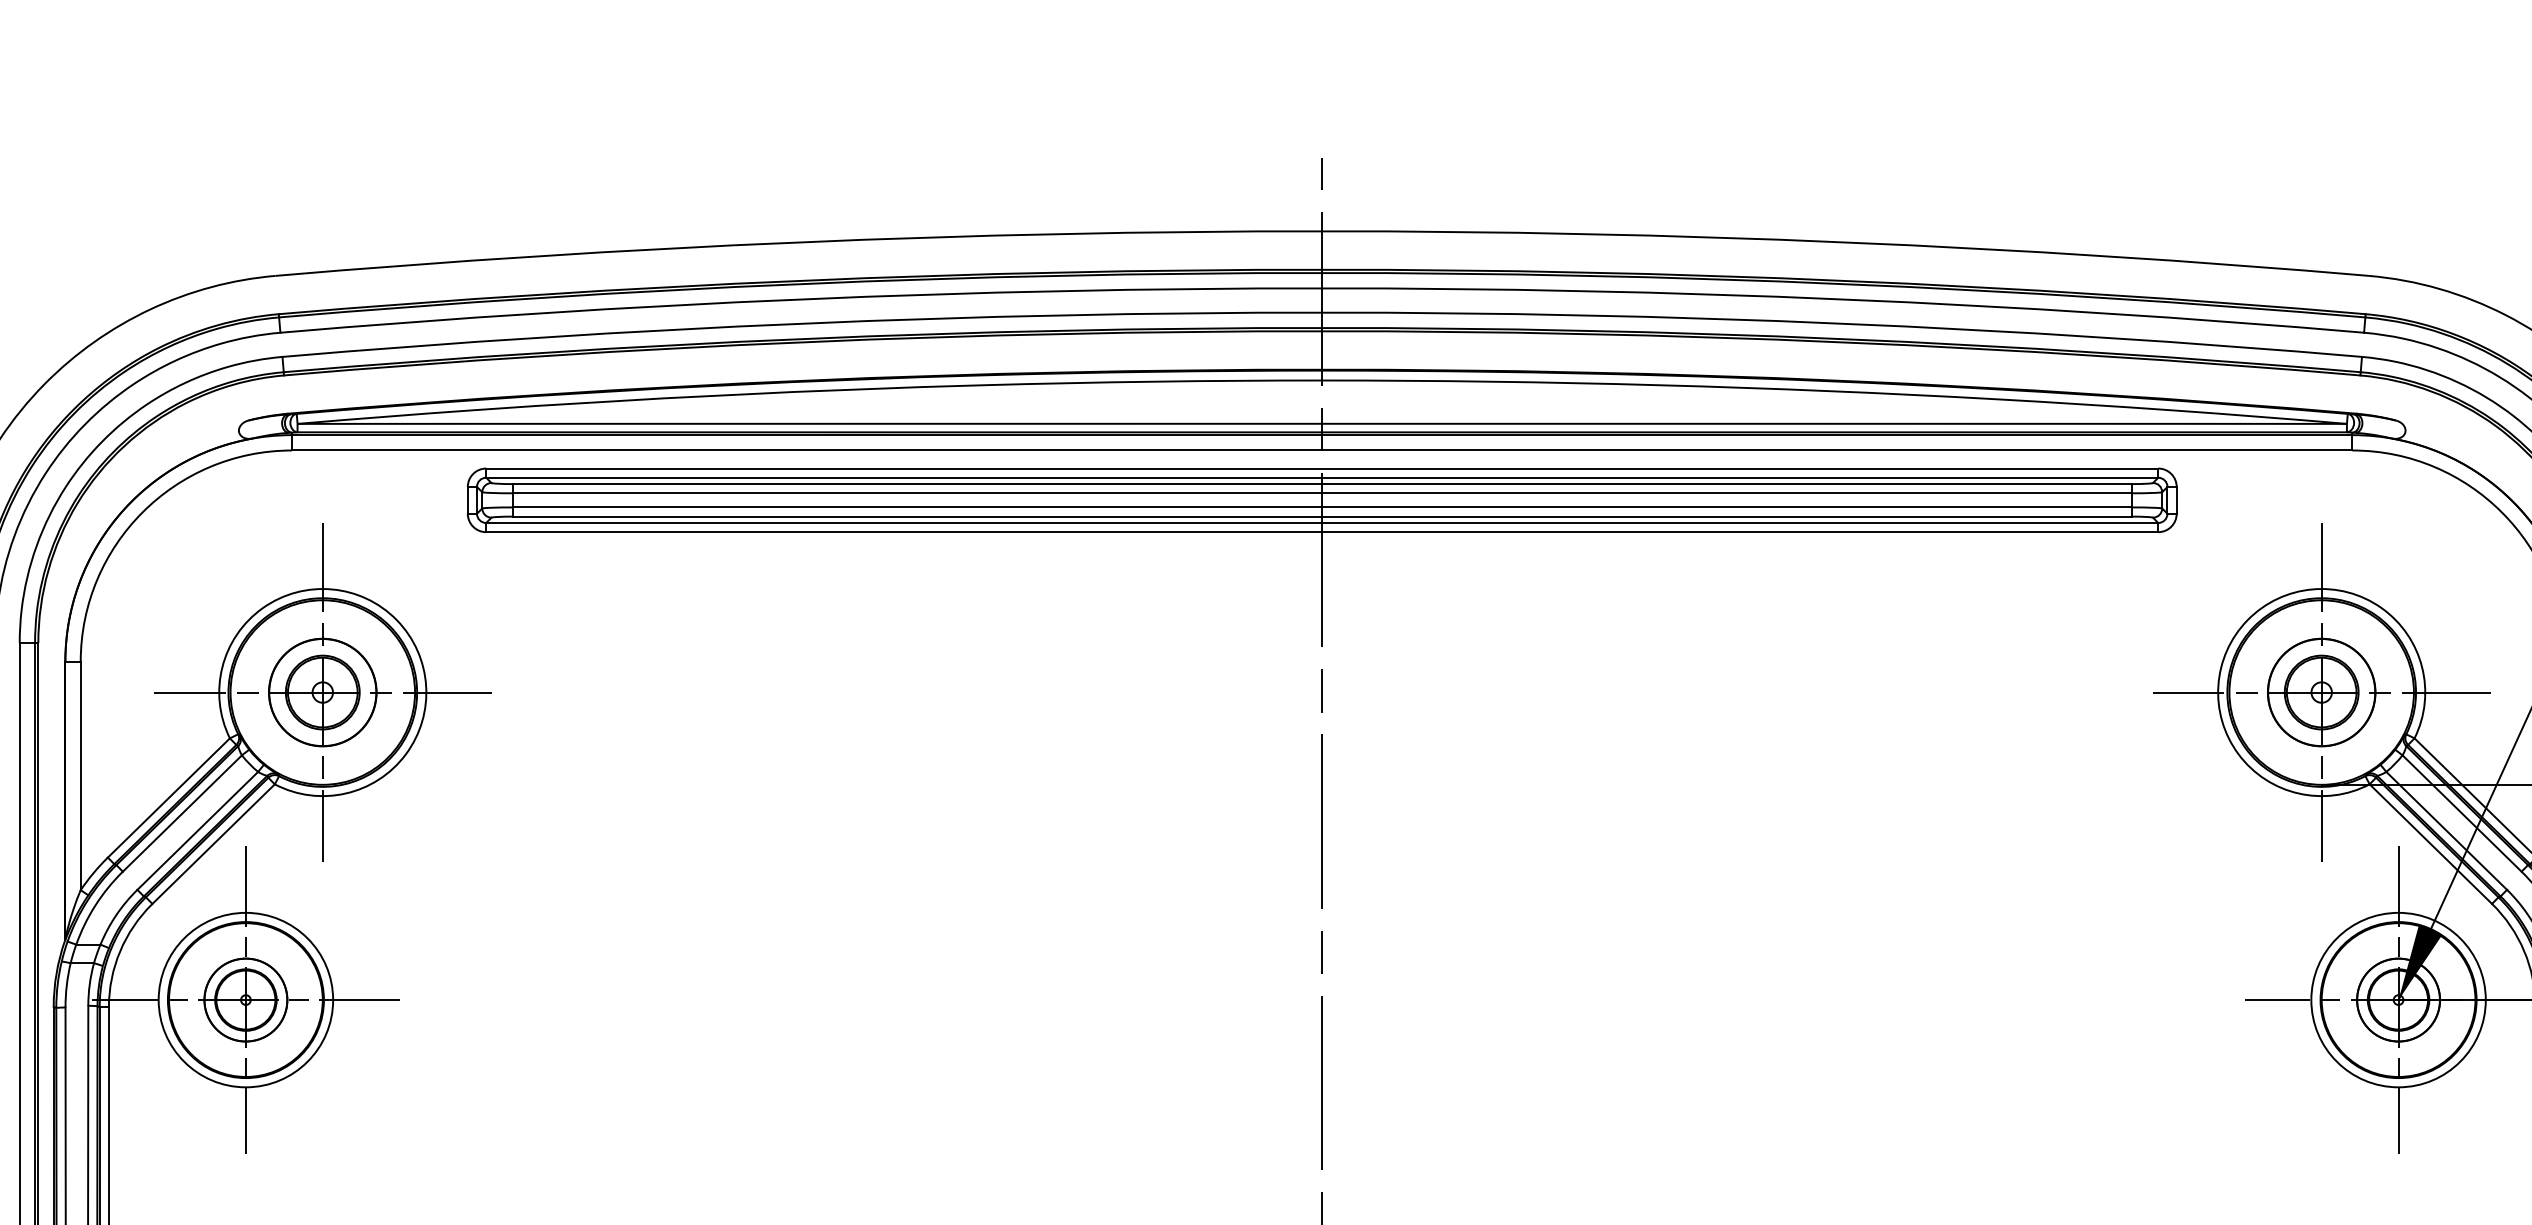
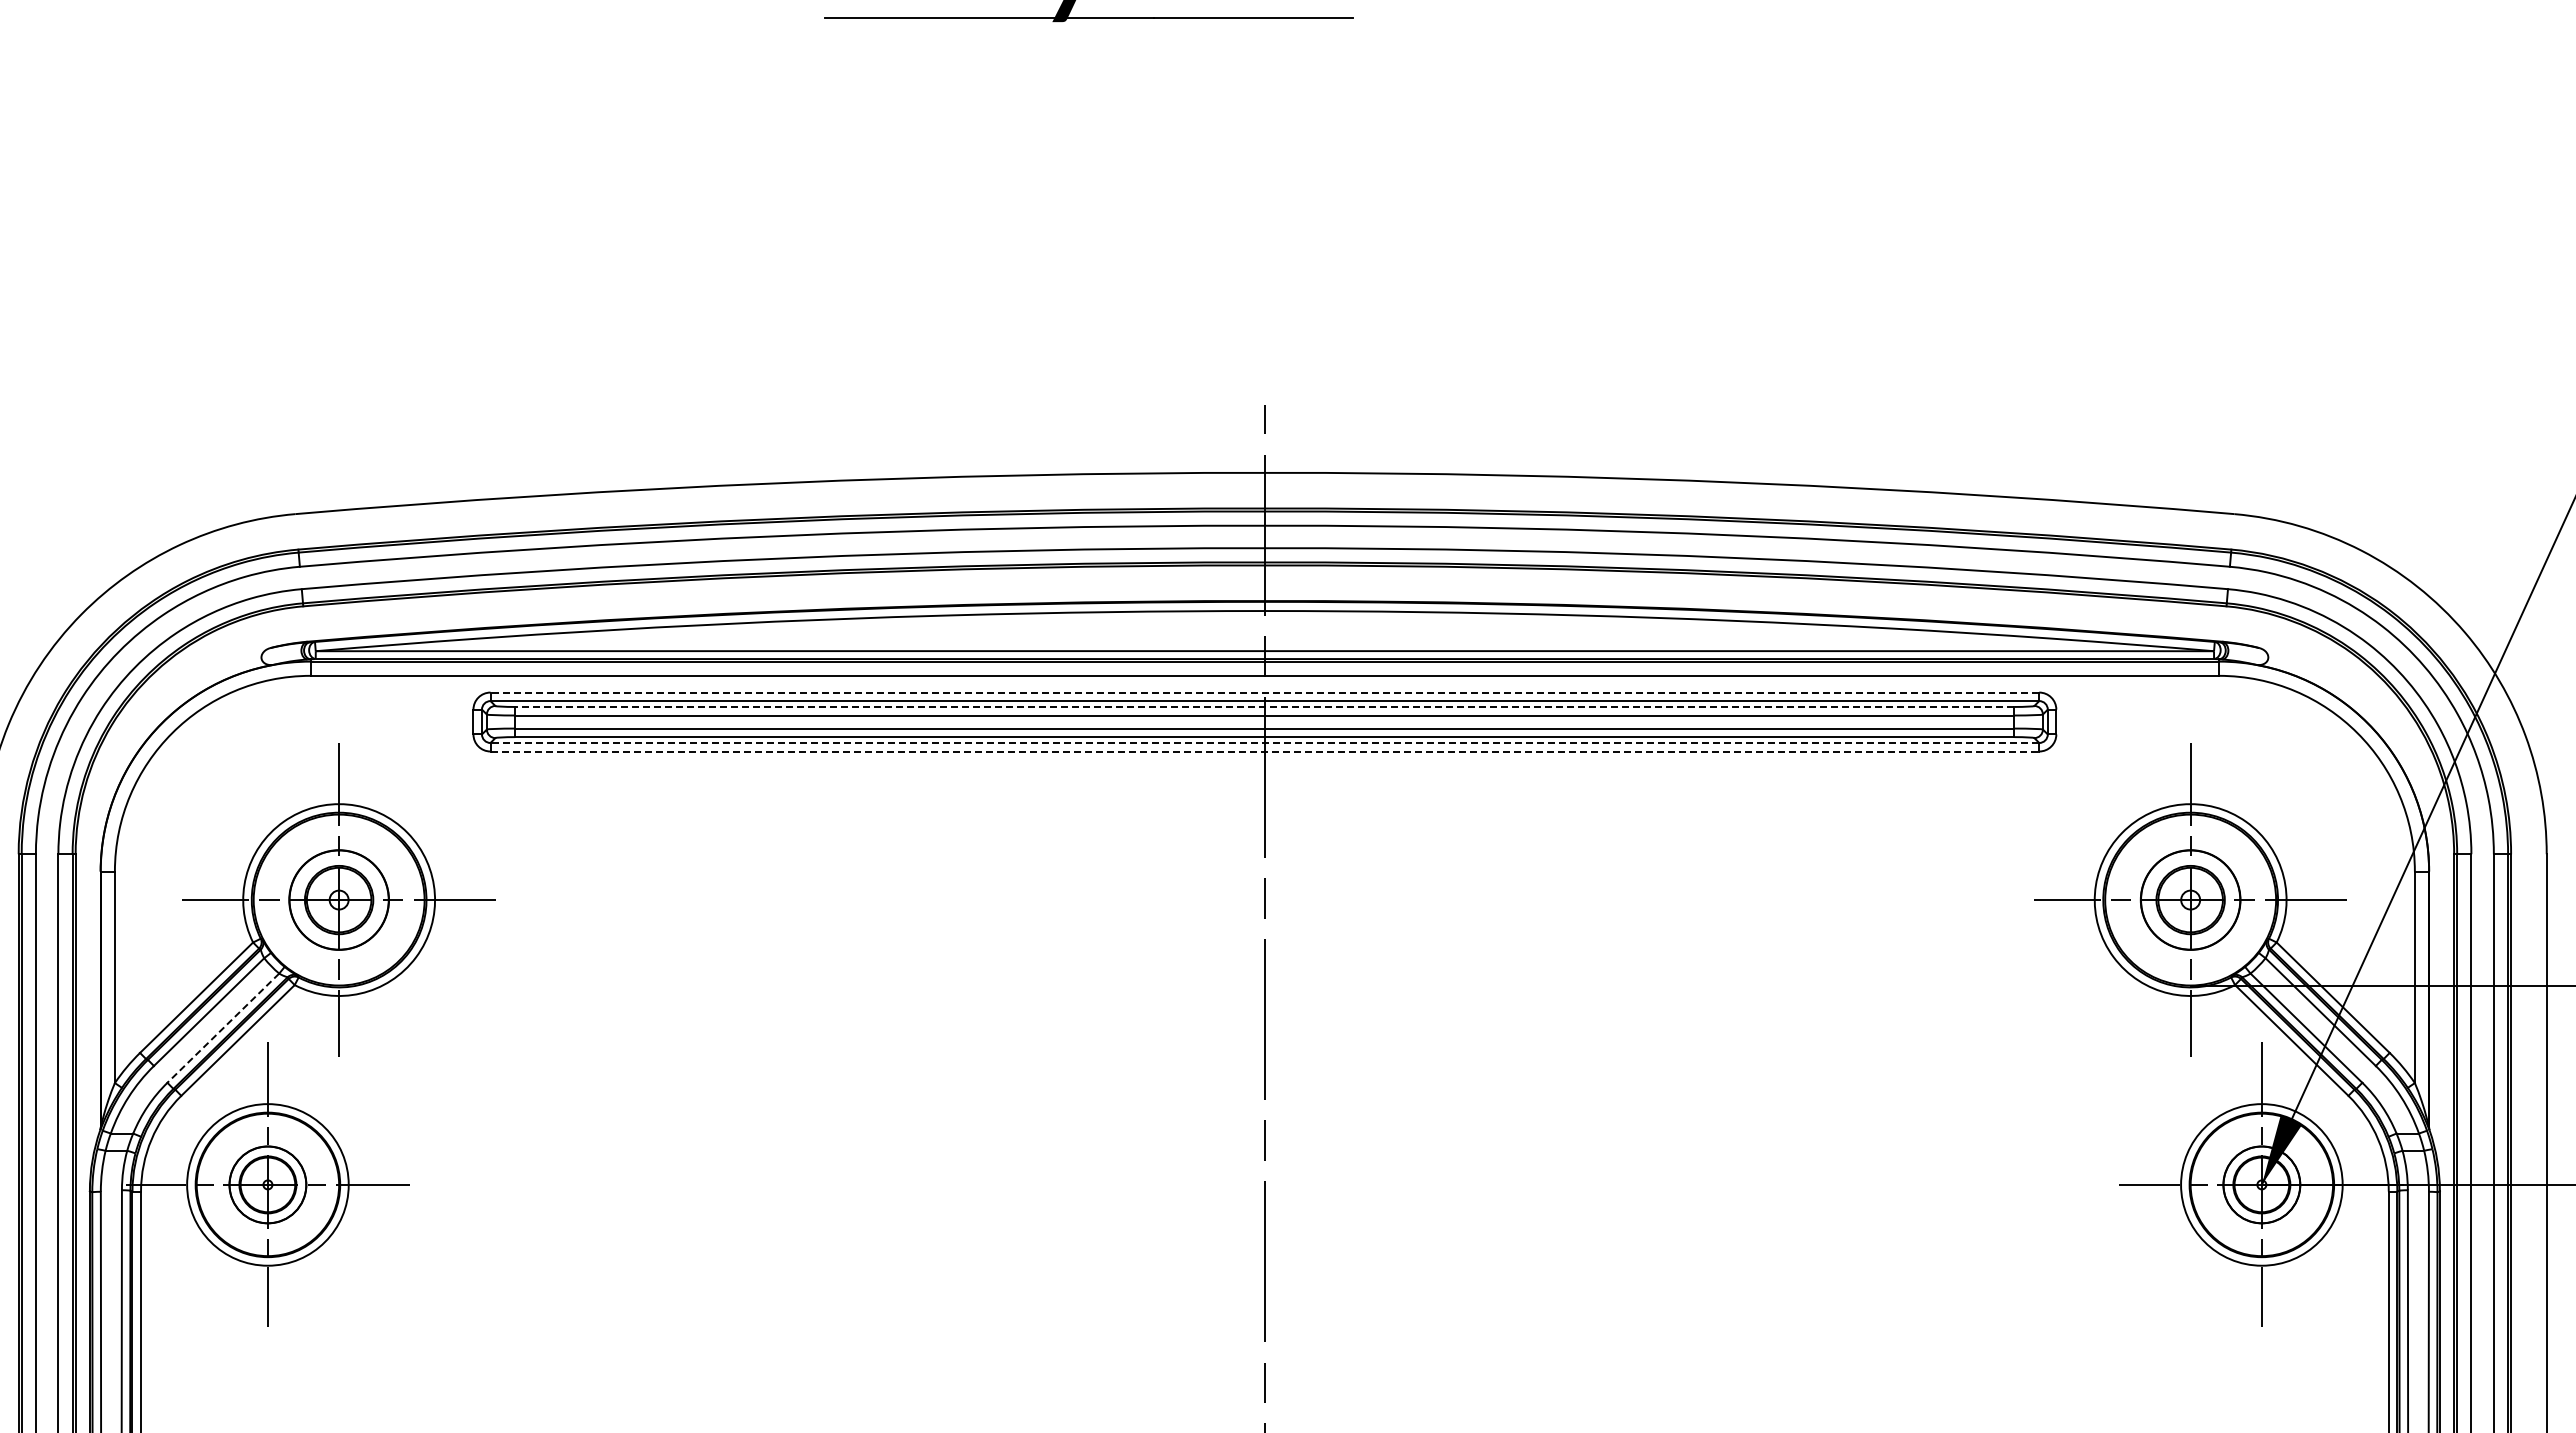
line: (1321, 468) -> (1264, 692), solid -> dashed
line: (1321, 483) -> (1264, 706), solid -> dashed
line: (1321, 522) -> (1264, 742), solid -> dashed
line: (1322, 532) -> (1265, 751), solid -> dashed
line: (197, 831) -> (223, 1028), solid -> dashed

